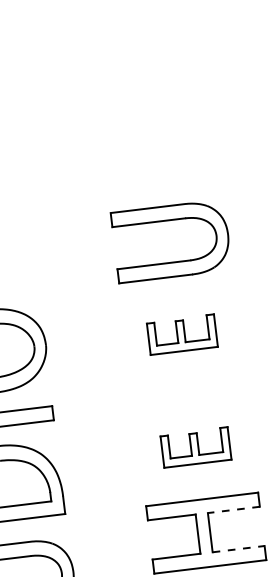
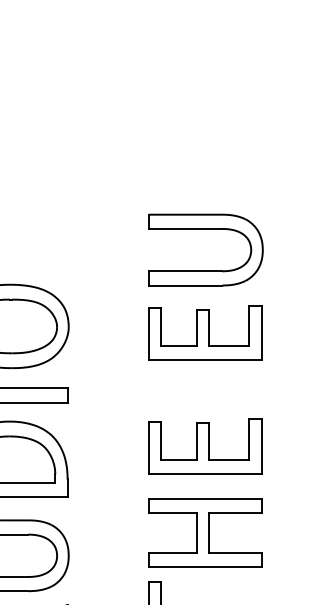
part: (168, 220) -> (205, 229), moved
part: (182, 334) -> (205, 332), size x1.67
part: (196, 447) -> (205, 446), size x1.67
line: (233, 510) -> (235, 513), dashed -> solid
line: (239, 548) -> (236, 552), dashed -> solid

